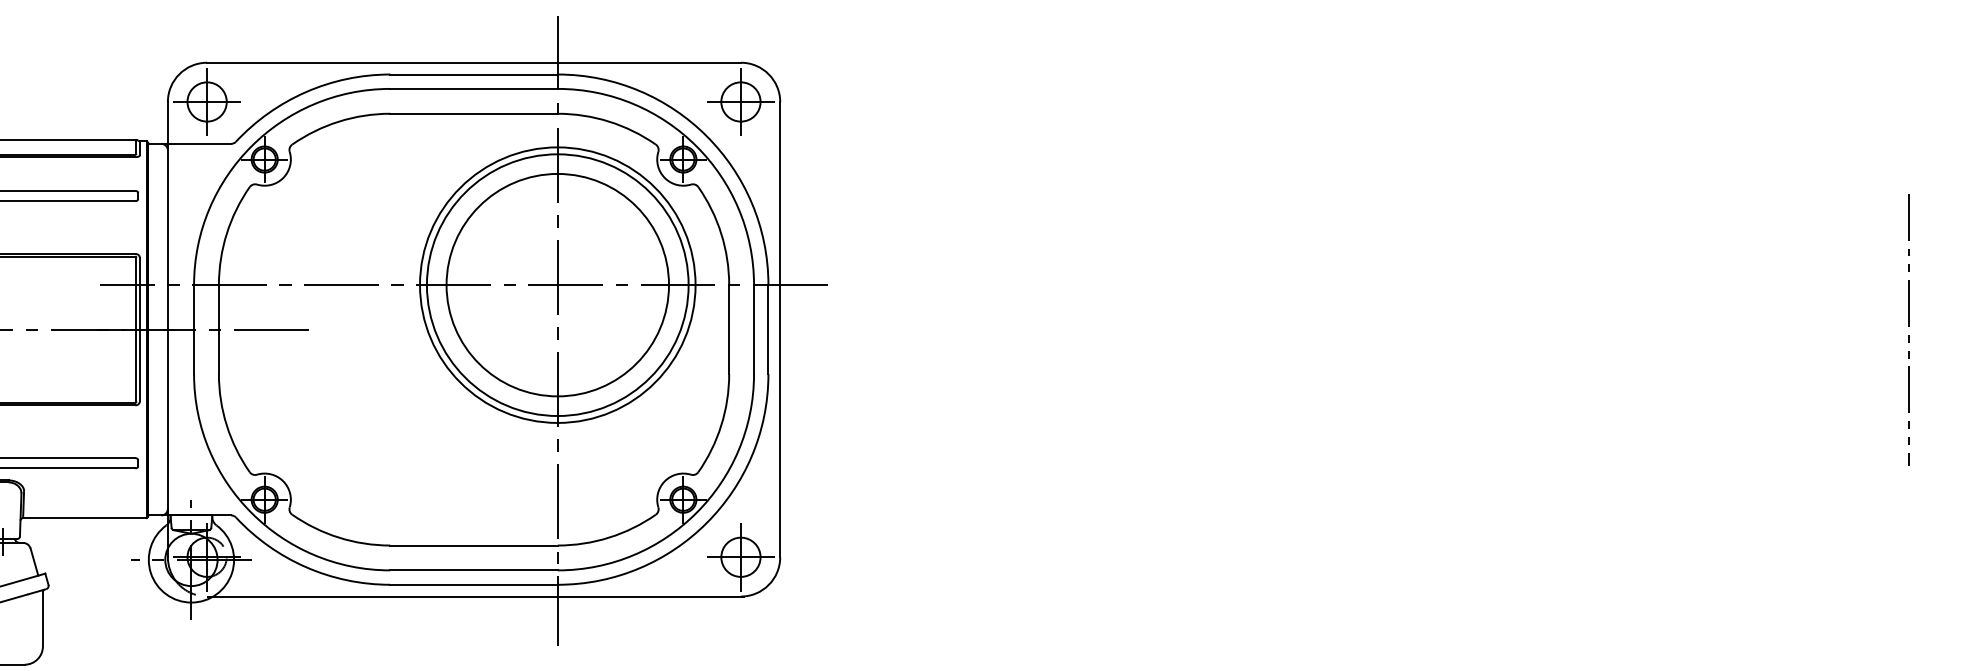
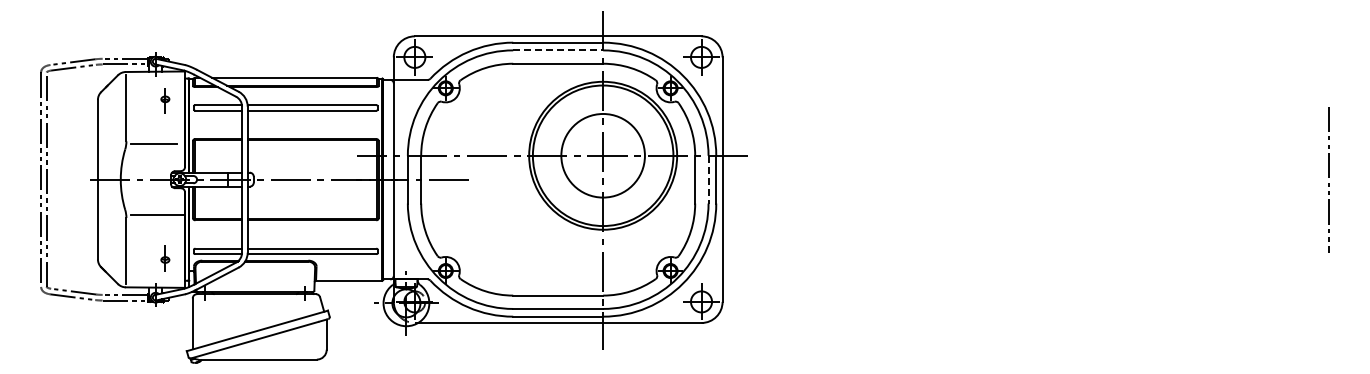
line: (474, 89) -> (558, 50), solid -> dashed
circle: (556, 284) -> (602, 155), size x0.7
line: (753, 329) -> (708, 179), solid -> dashed

